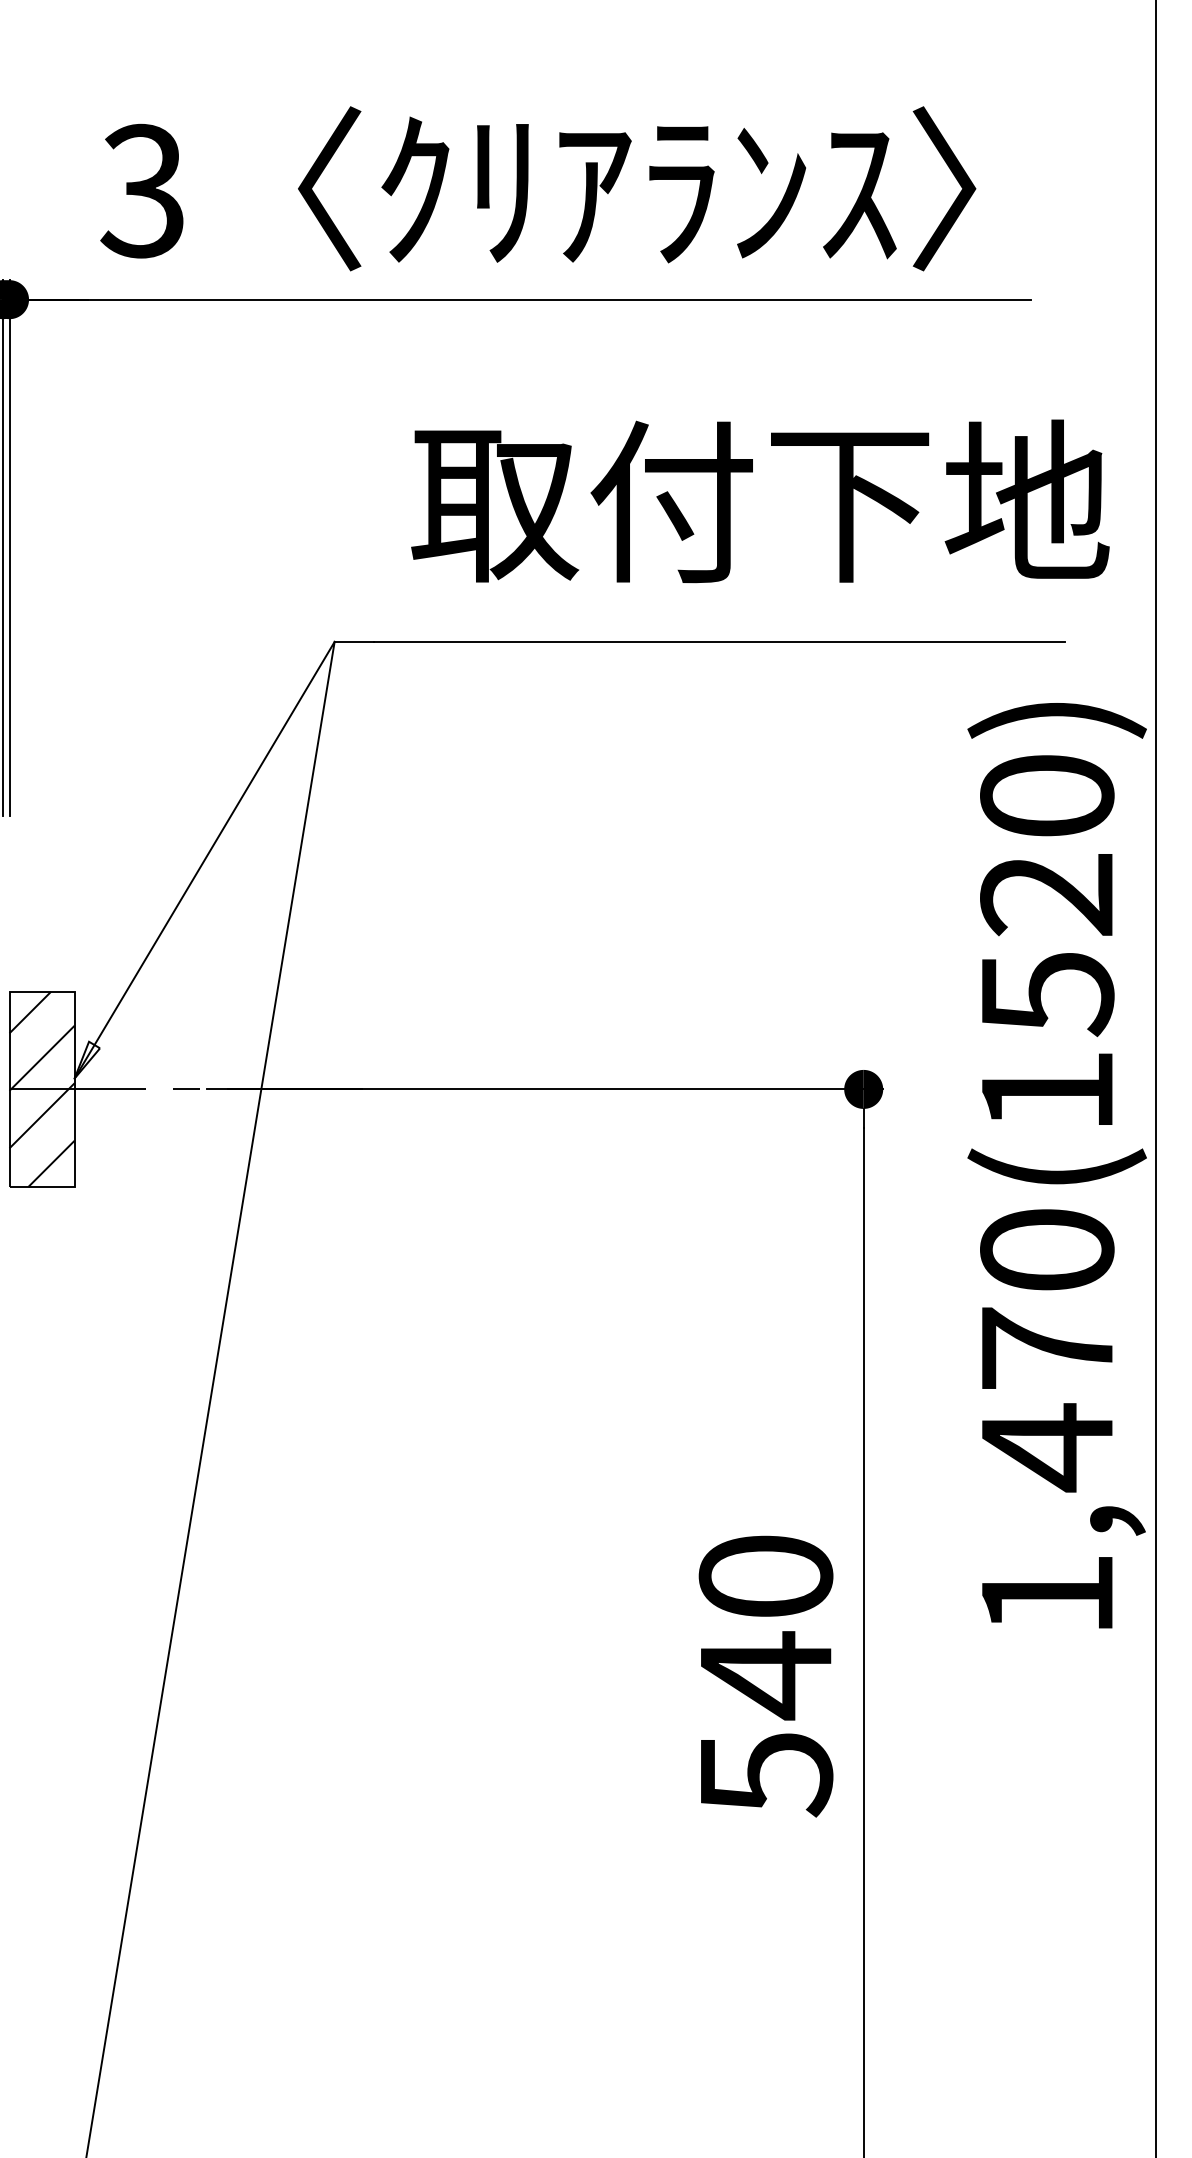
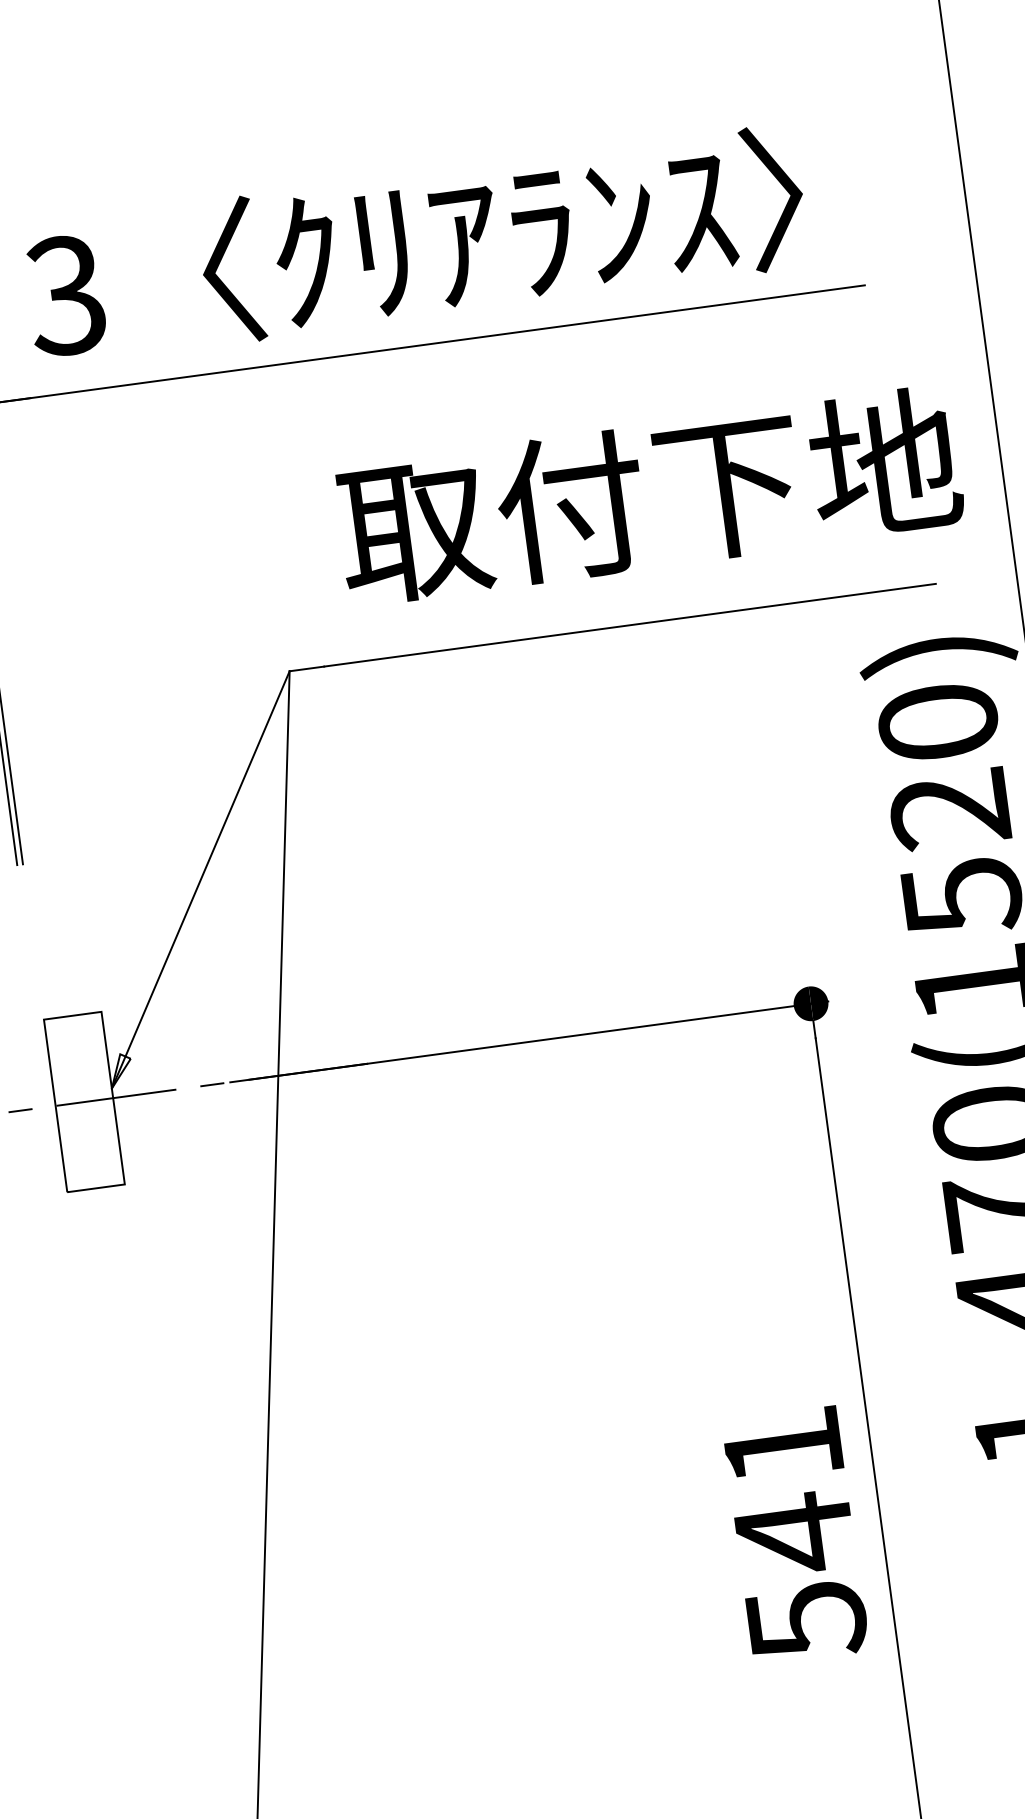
hatch: (41, 1089) -> (83, 1102), removed
text: (765, 1575) -> (782, 1445), 540 -> 541

